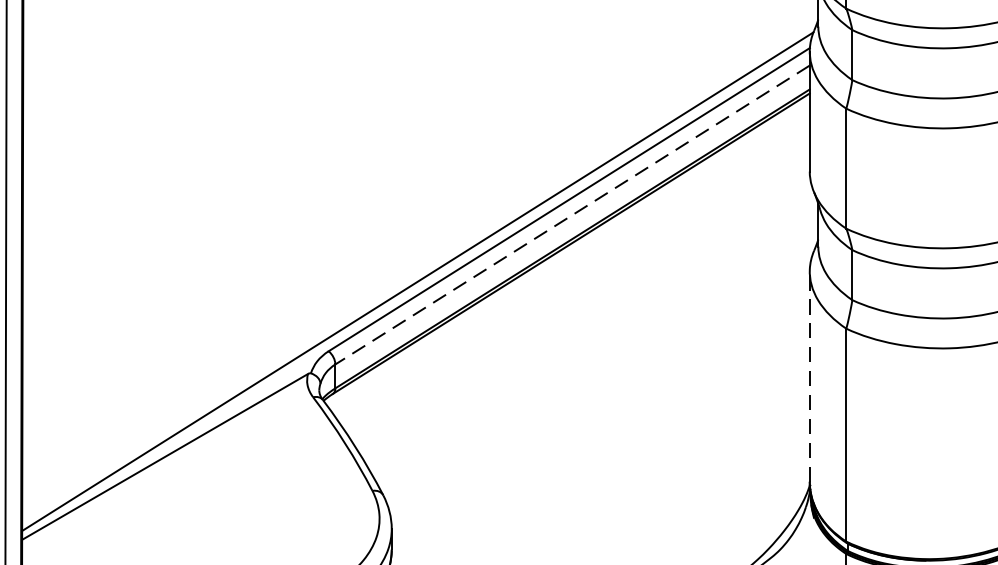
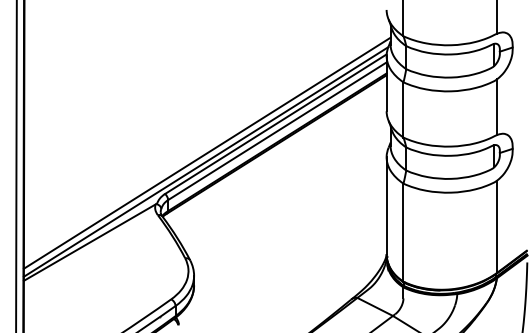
line: (570, 215) -> (276, 131), dashed -> solid
line: (418, 261) -> (206, 152), added
line: (809, 376) -> (386, 205), dashed -> solid

